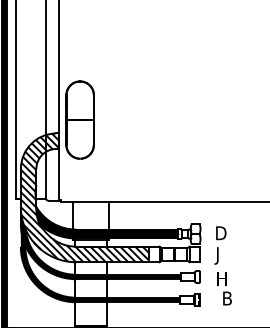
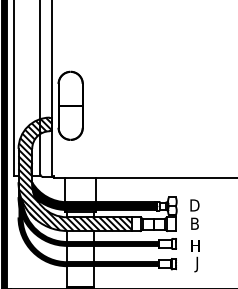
text: (219, 256) -> (193, 225), J -> B
text: (226, 300) -> (199, 264), B -> J

